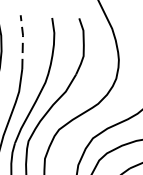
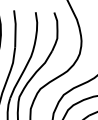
line: (22, 40) -> (15, 27), dashed -> solid

